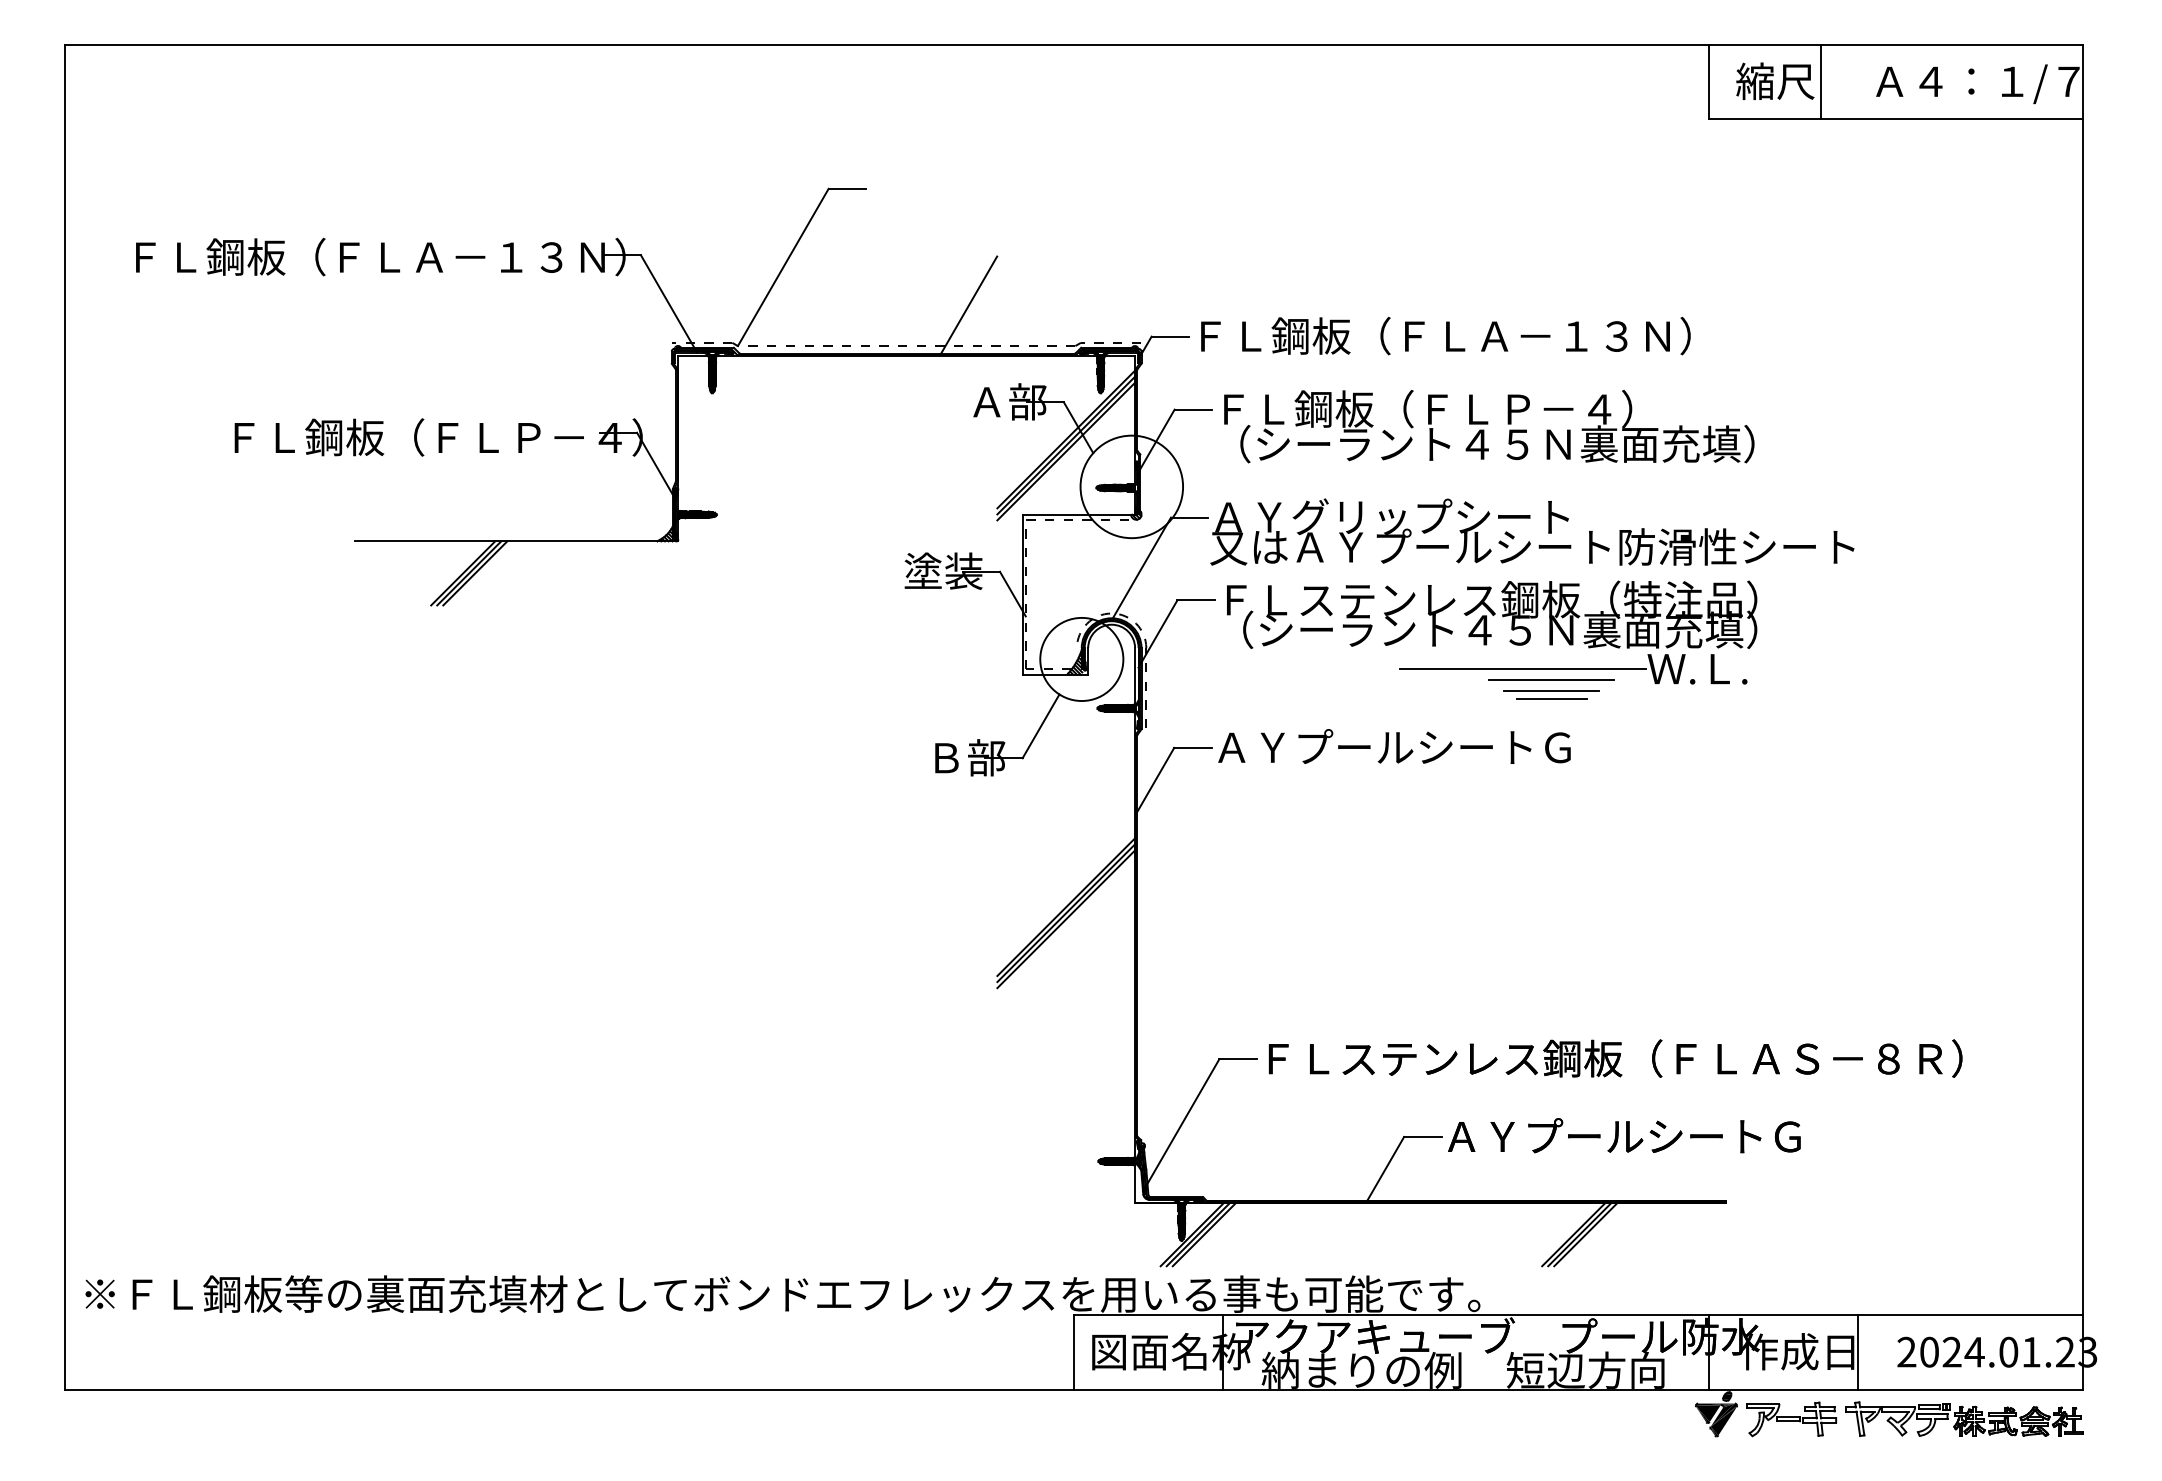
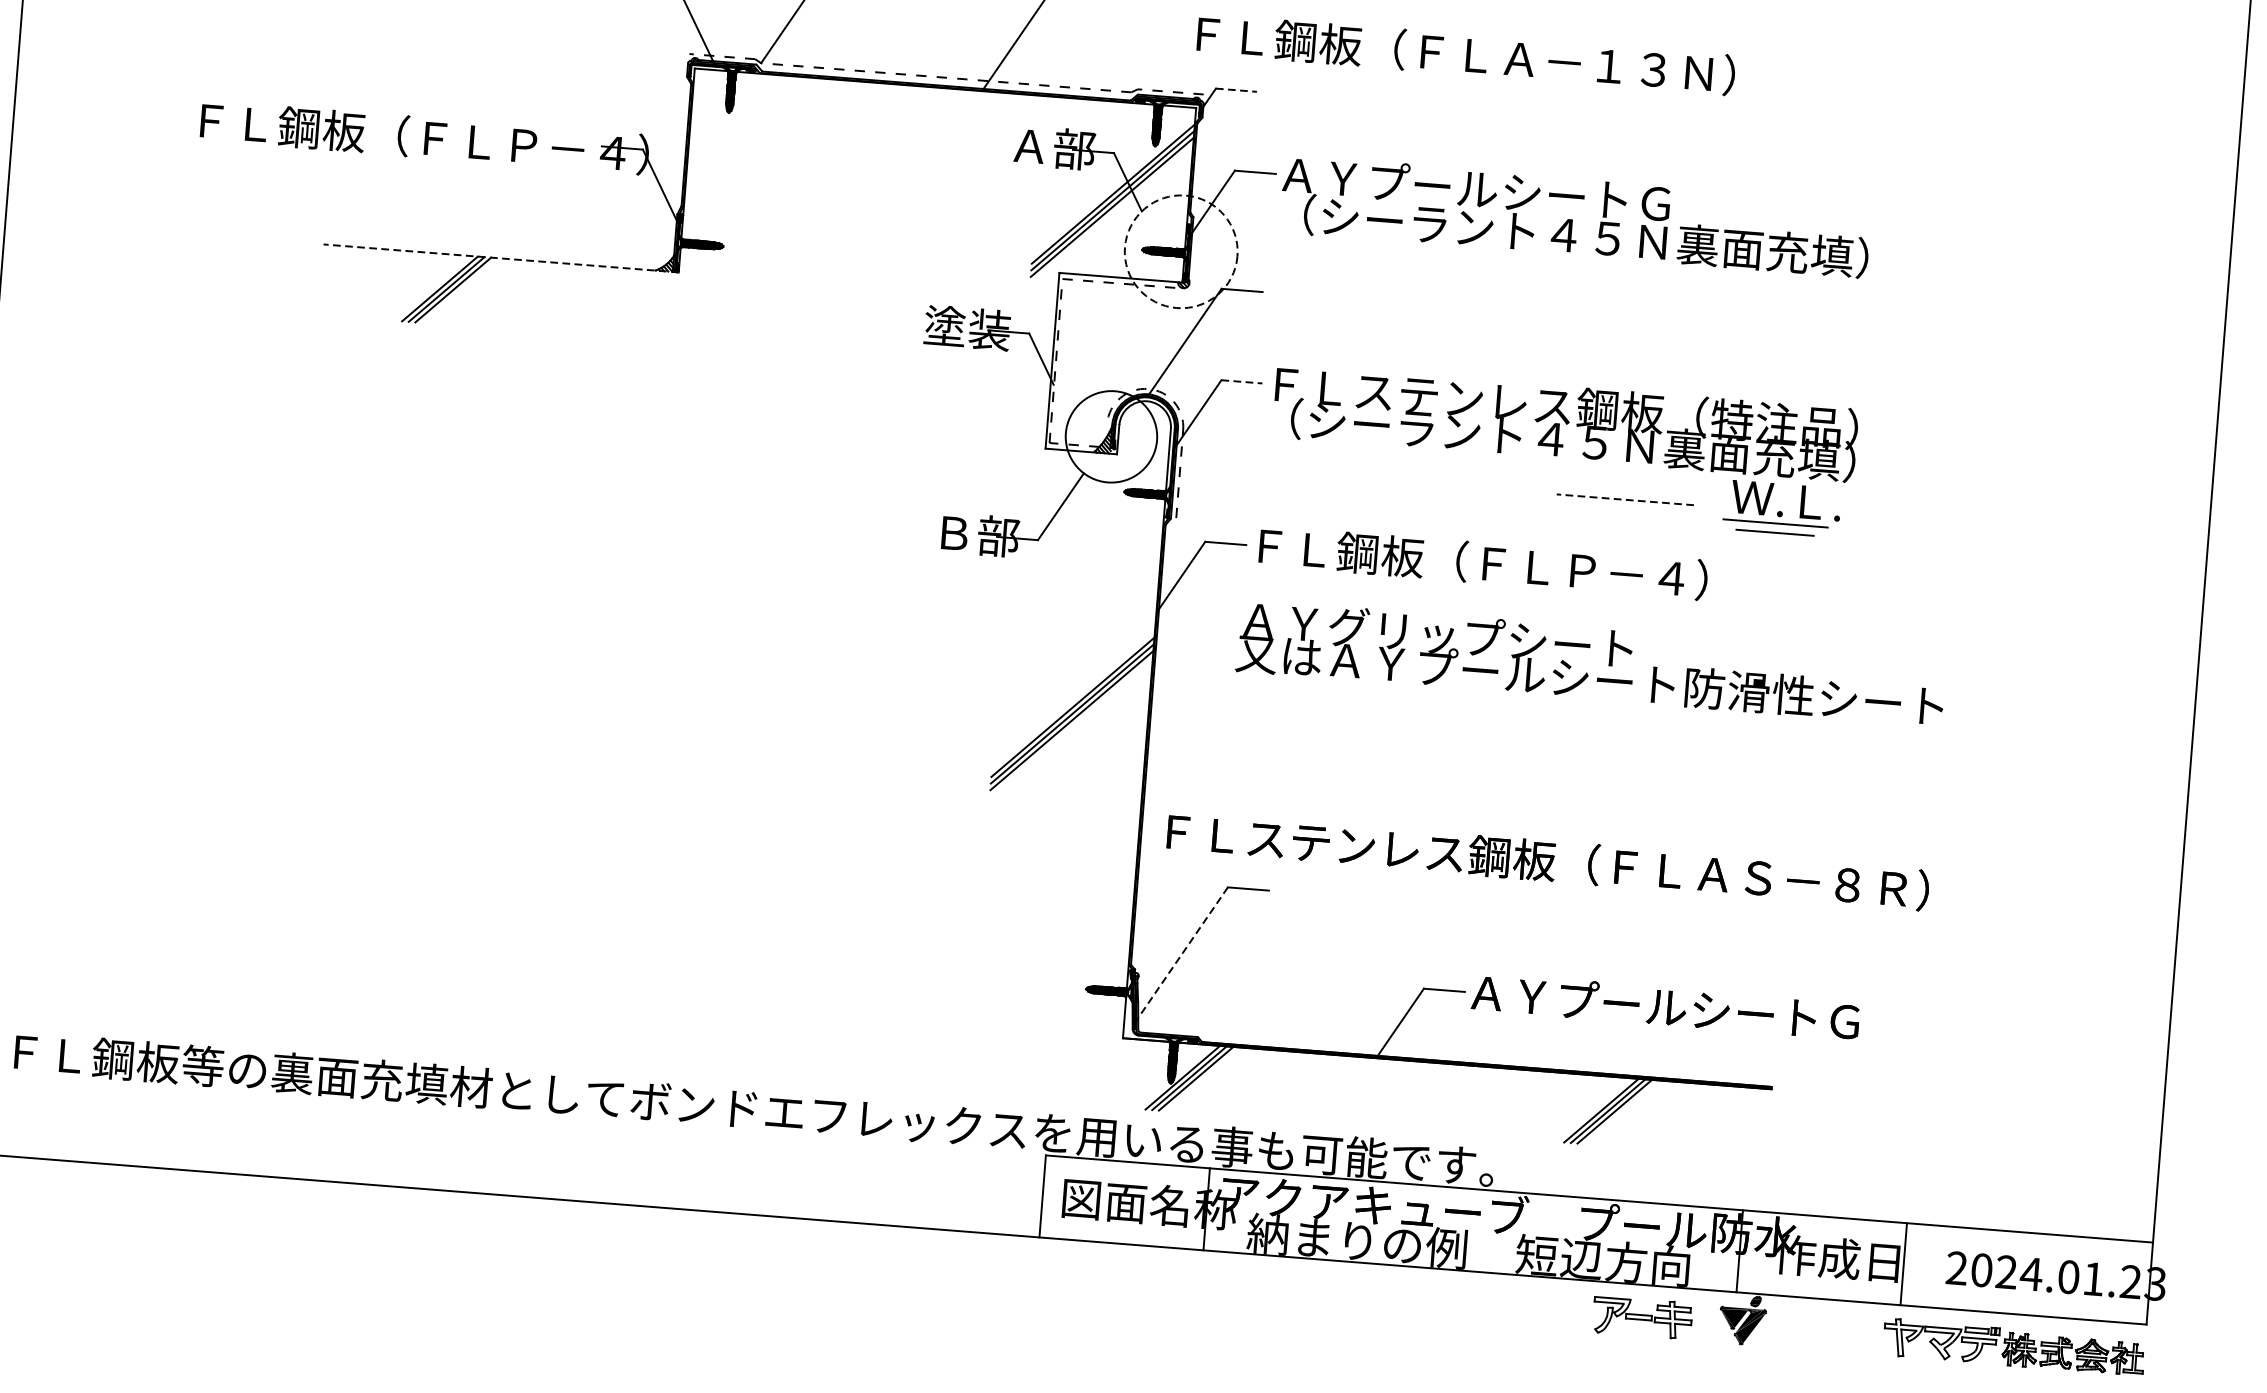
text: (1445, 335) -> (1465, 54), moved
line: (1170, 336) -> (1236, 90), solid -> dashed
text: (1425, 408) -> (1510, 191), ＦＬ鋼板（ＦＬＰ－４） -> ＡＹプールシートＧ
circle: (1131, 486) -> (1180, 251), solid -> dashed
text: (1532, 531) -> (1591, 662), moved
line: (516, 541) -> (501, 258), solid -> dashed
line: (1196, 600) -> (1242, 382), solid -> dashed
line: (1522, 669) -> (1594, 485), removed
line: (1551, 679) -> (1625, 499), solid -> dashed
part: (1551, 694) -> (1775, 527), moved
text: (1424, 747) -> (1479, 563), ＡＹプールシートＧ -> ＦＬ鋼板（ＦＬＰ－４）
text: (1615, 1058) -> (1548, 861), moved
line: (1180, 1125) -> (1179, 956), solid -> dashed
part: (1791, 1419) -> (1642, 1317), moved

